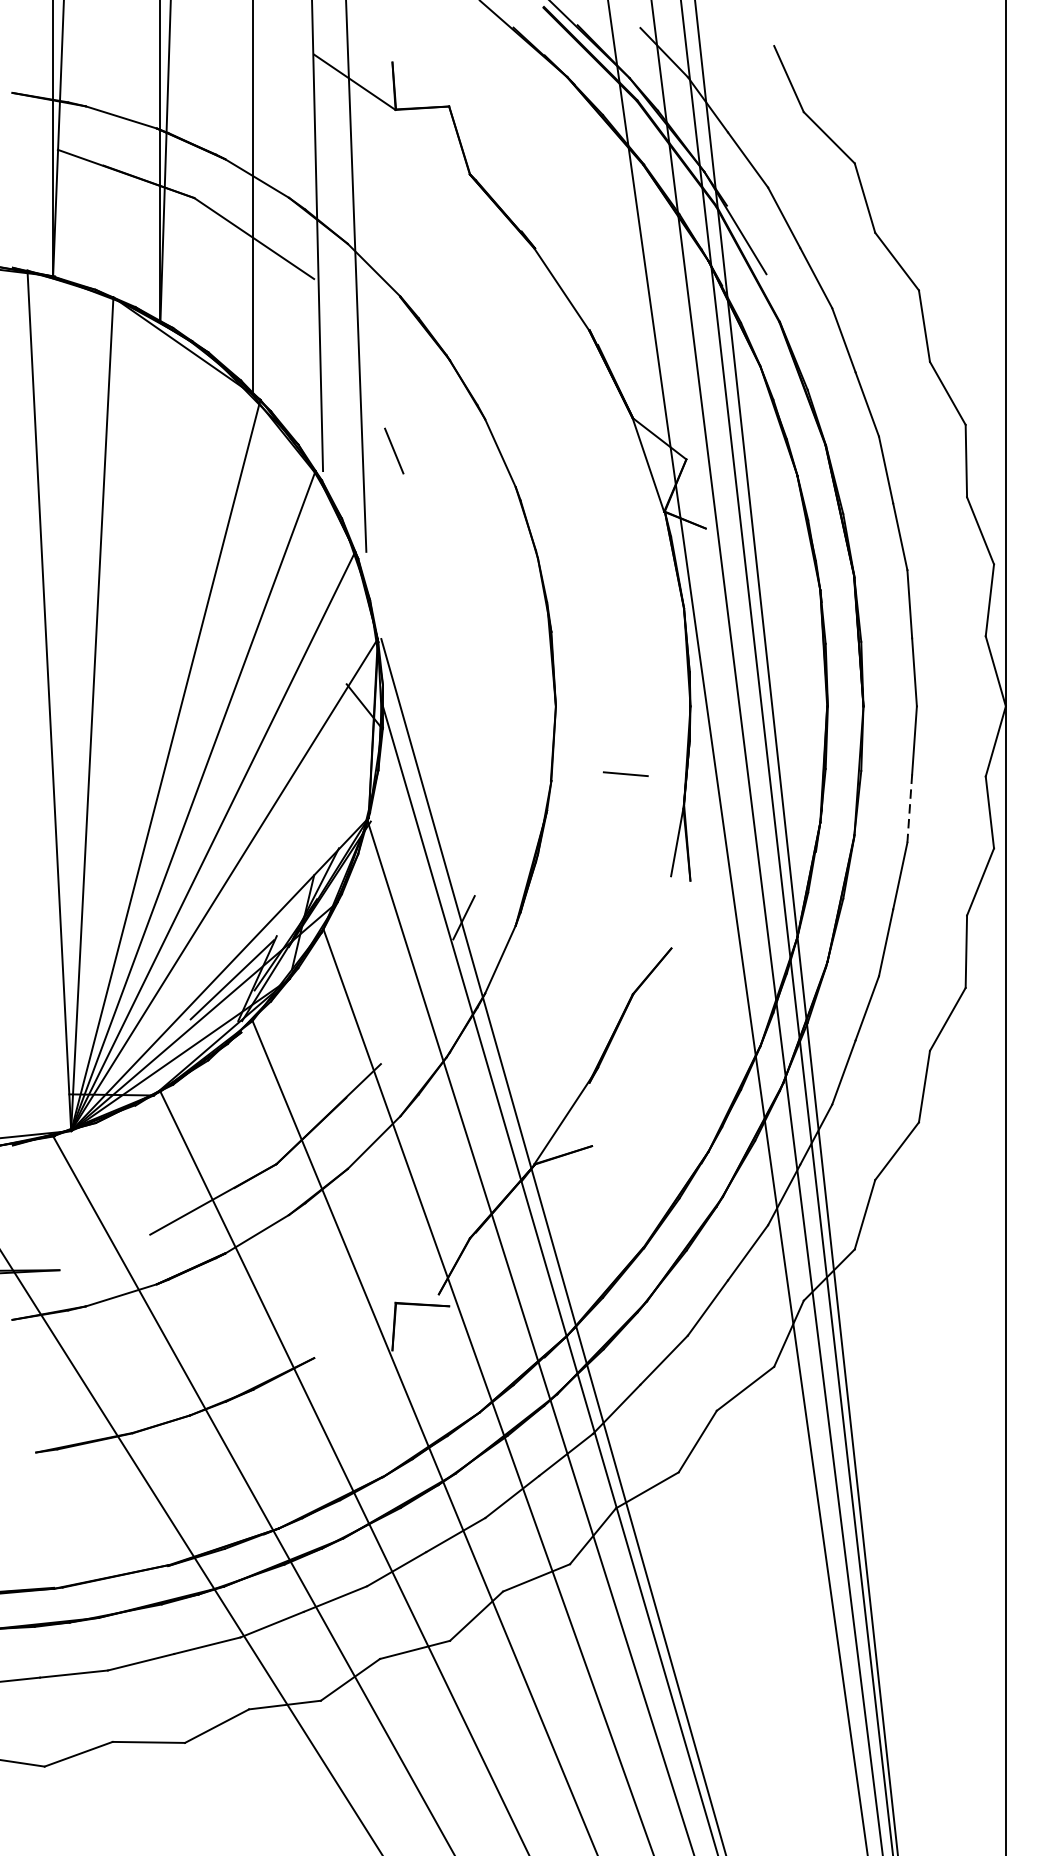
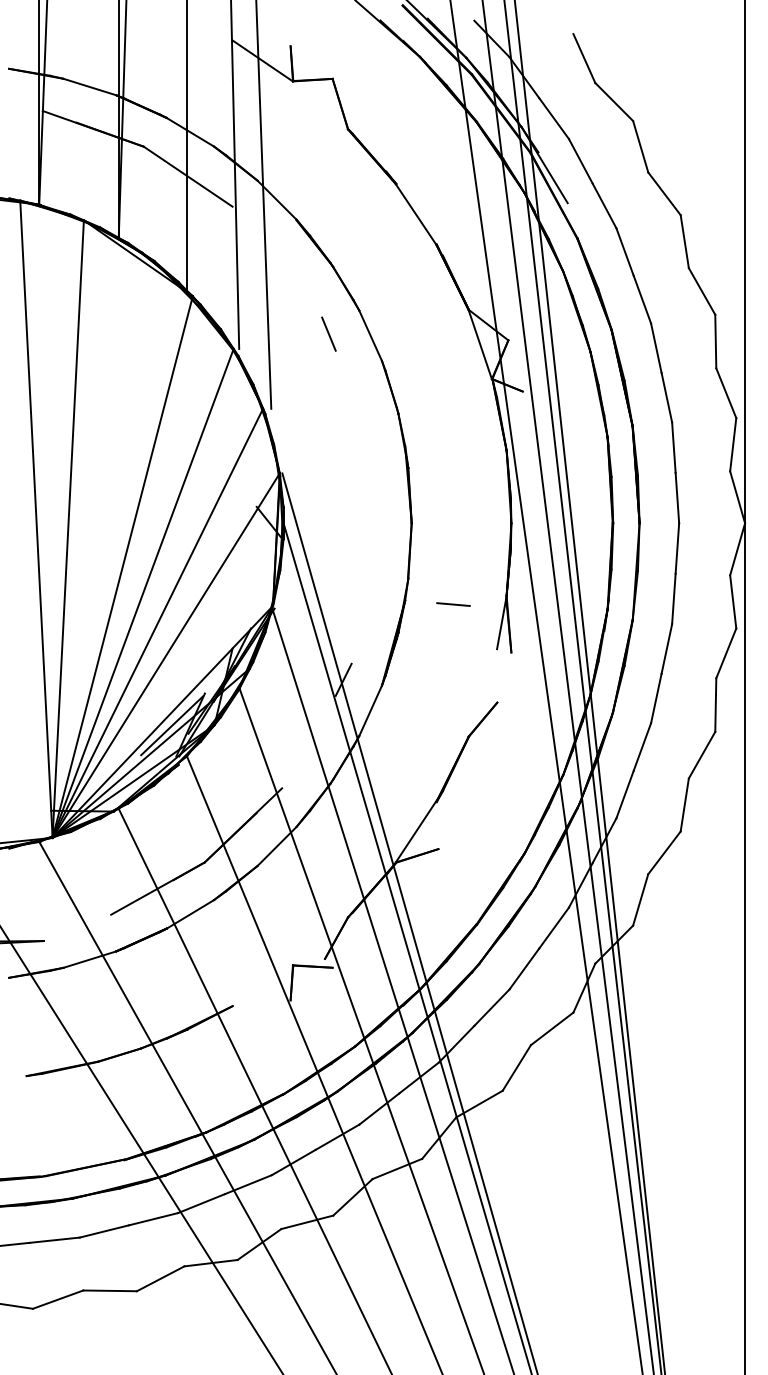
line: (393, 450) -> (328, 333), moved
line: (625, 774) -> (453, 604), moved
line: (909, 809) -> (673, 599), dashed -> solid

